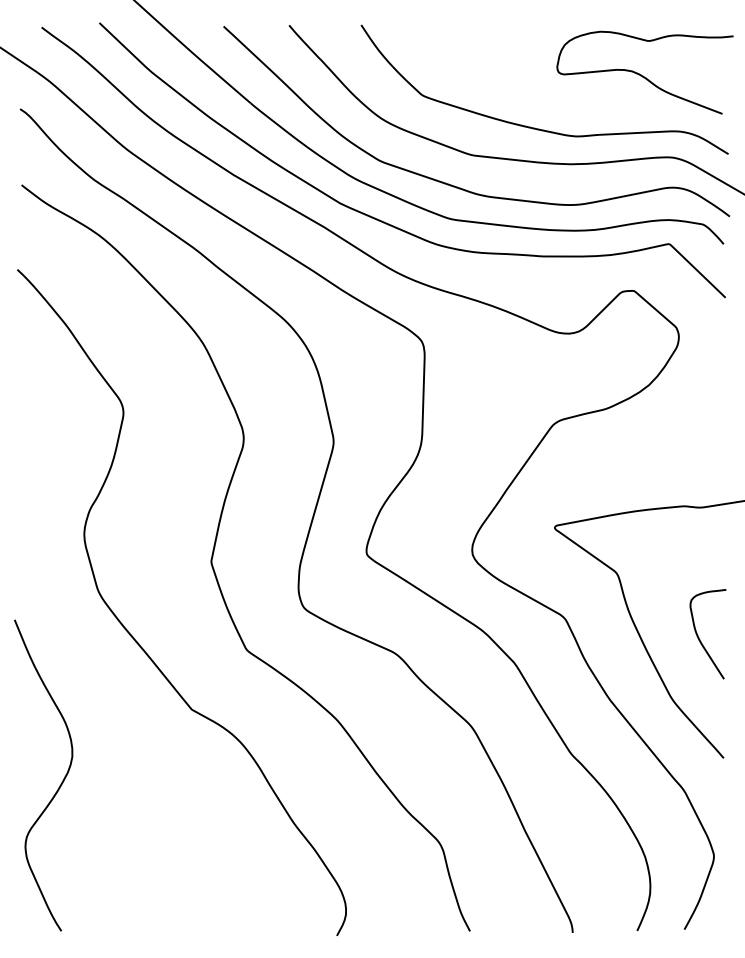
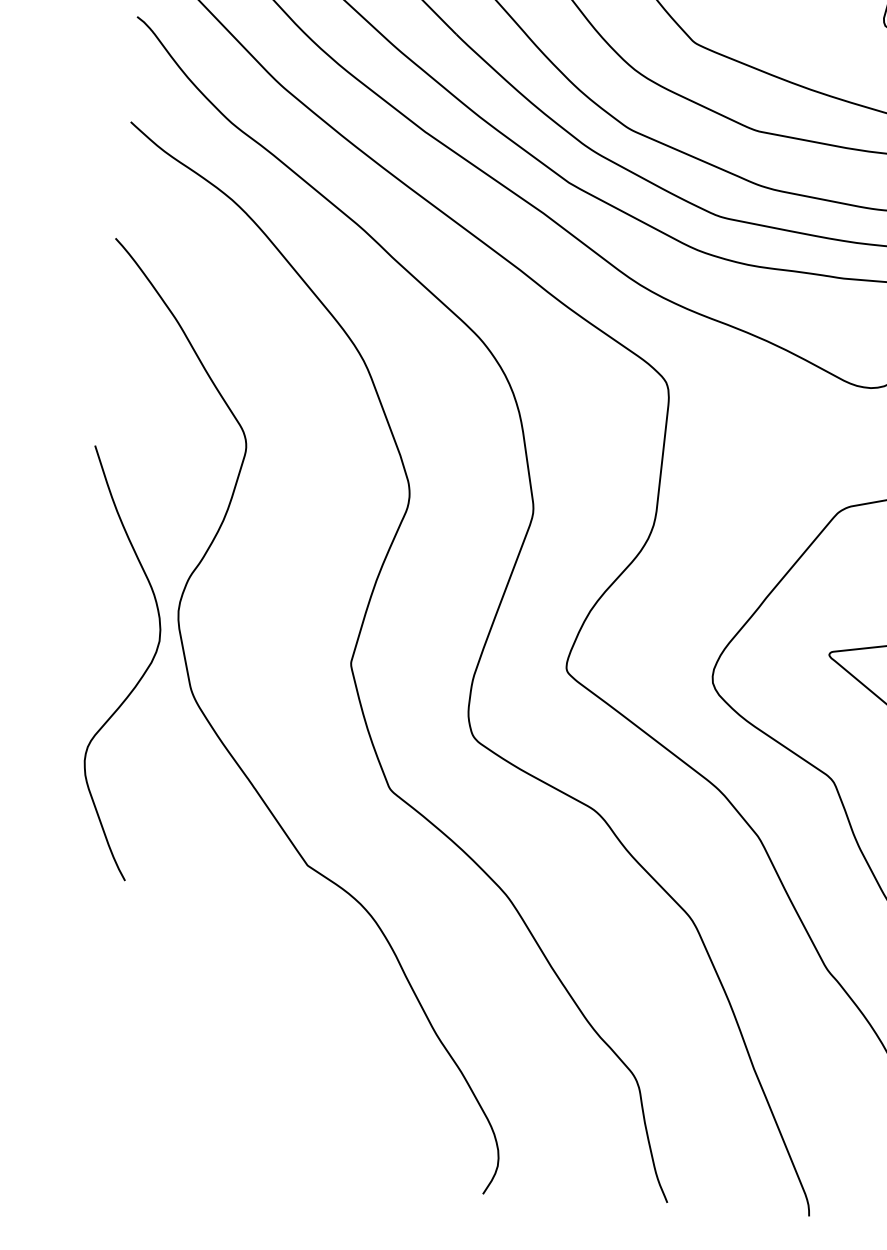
curve: (60, 783) -> (140, 676), moved

